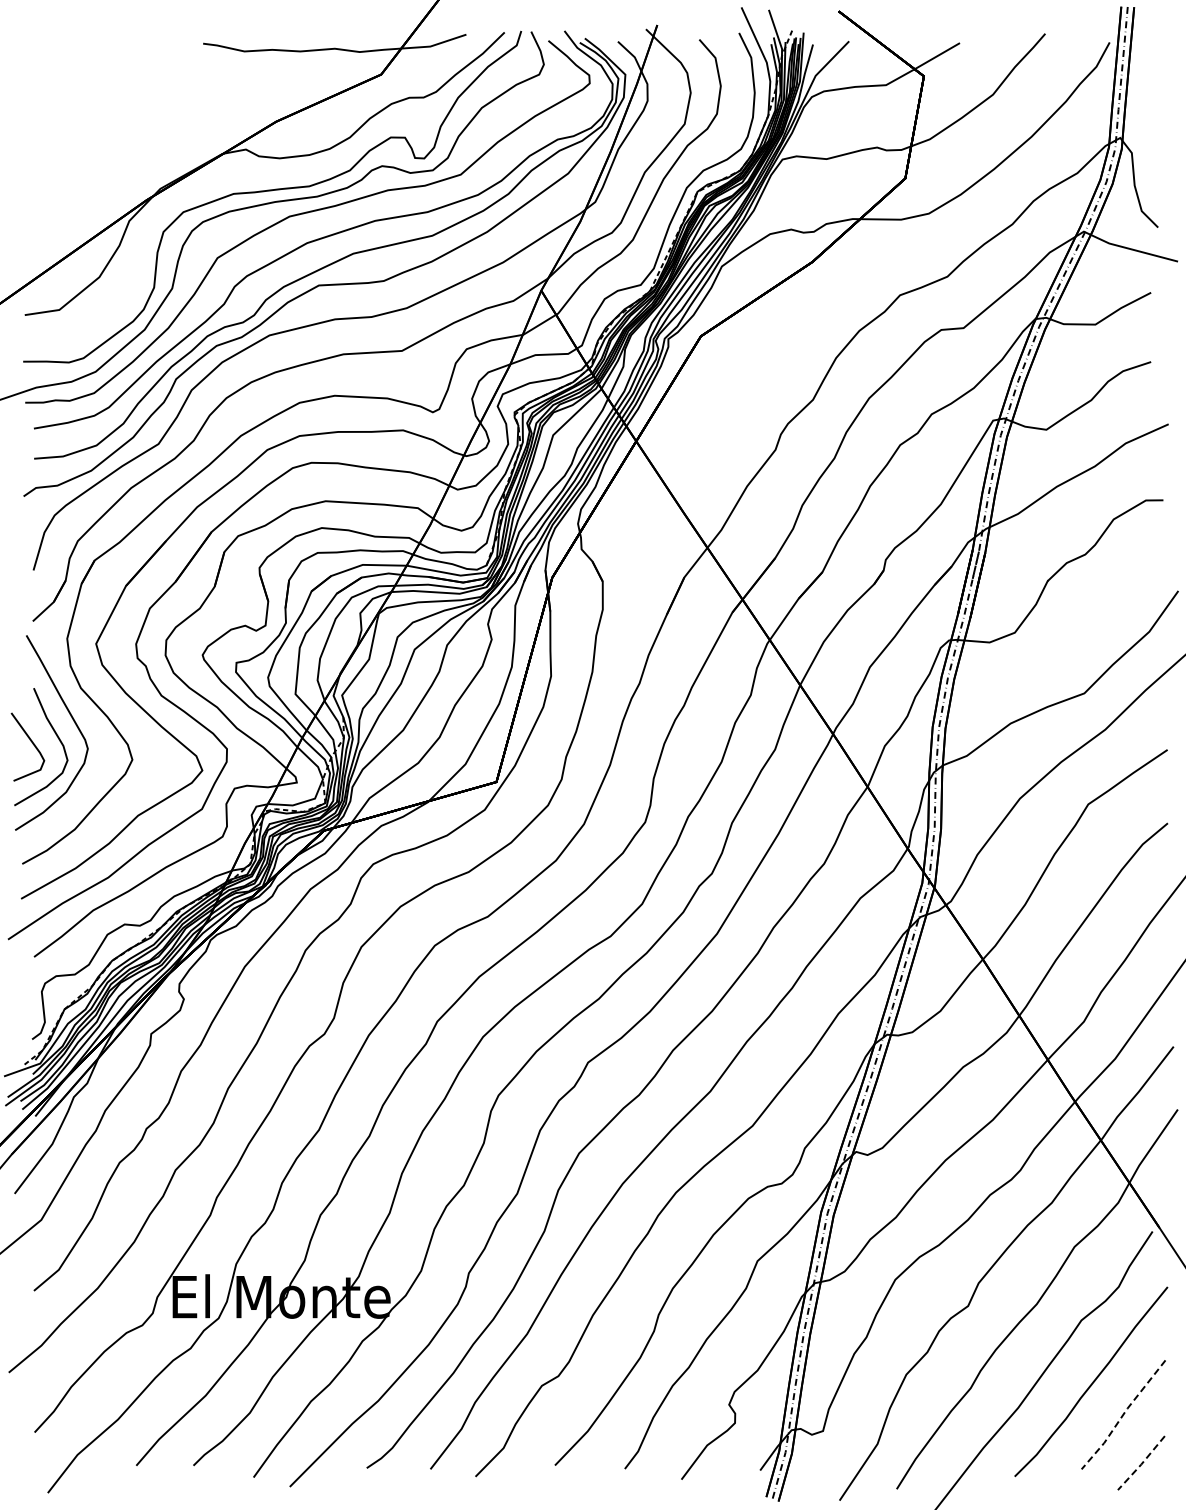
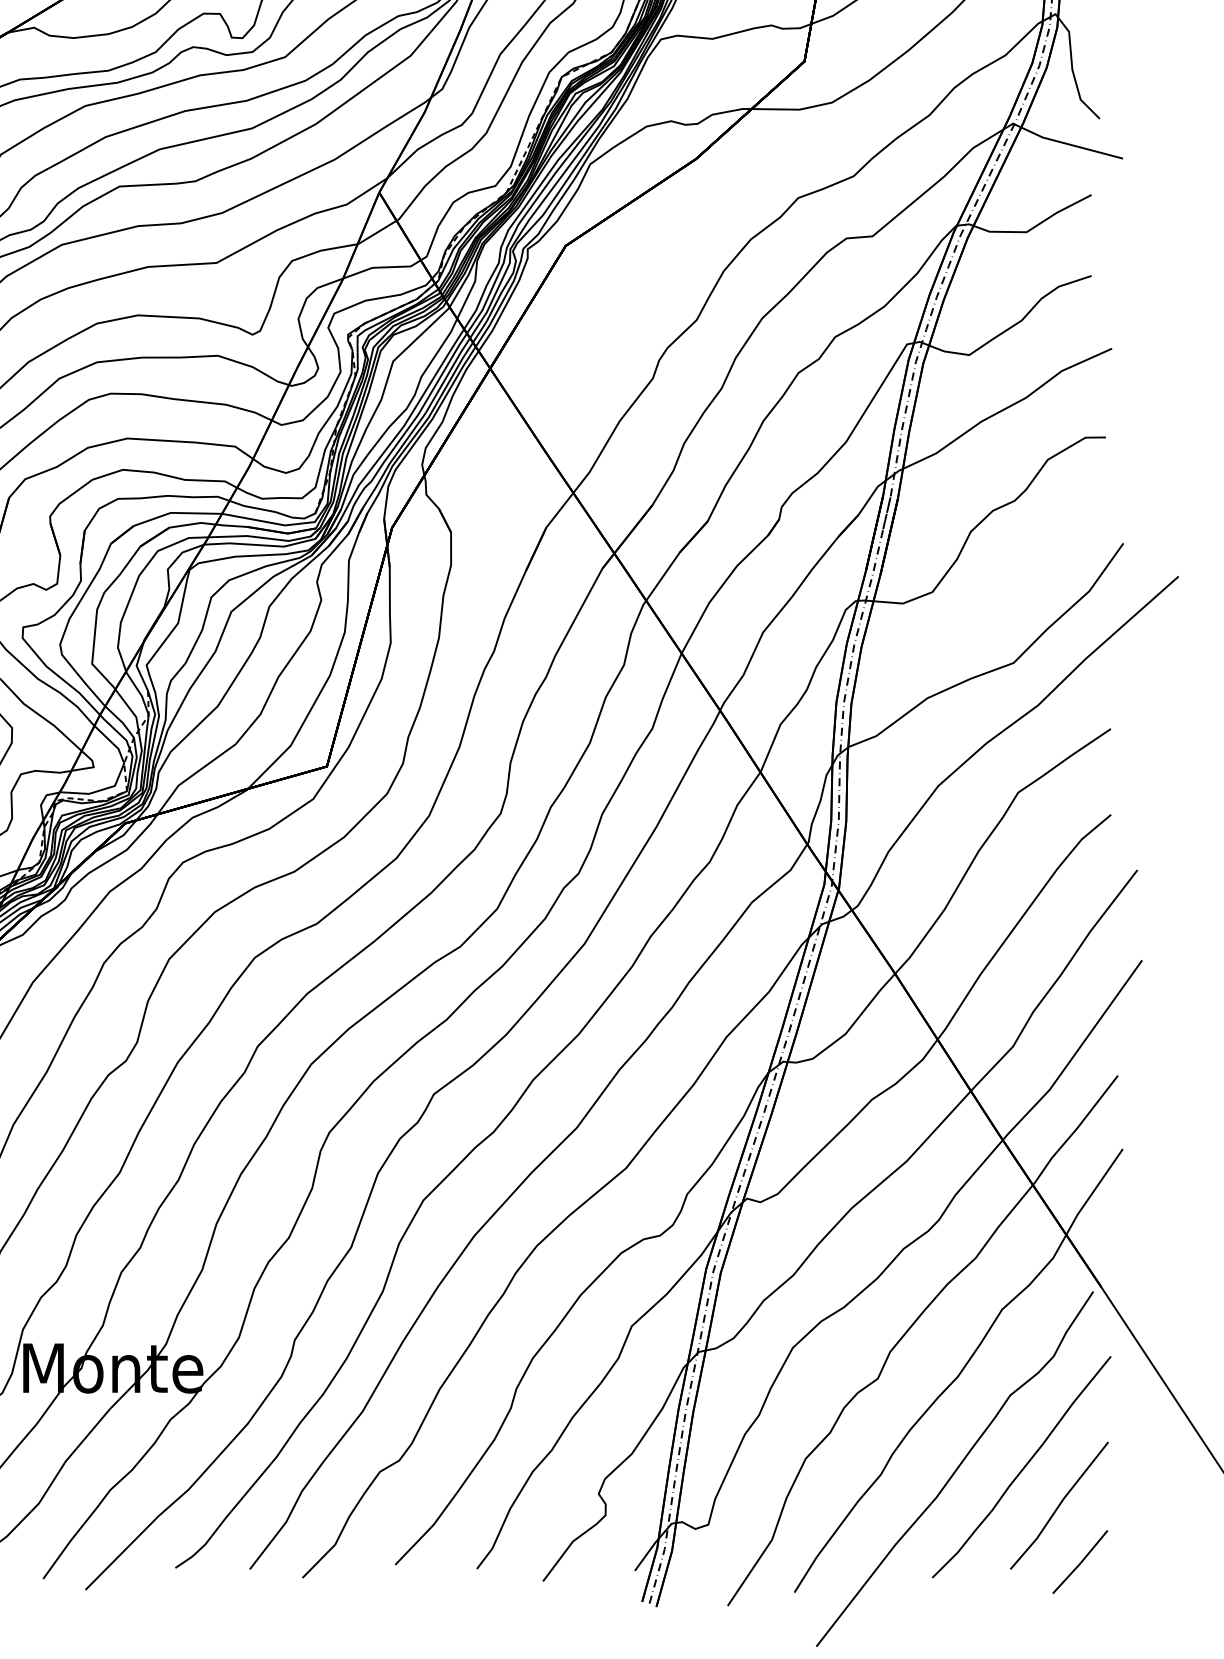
line: (1122, 1415) -> (1058, 1506), dashed -> solid
line: (1141, 1463) -> (1080, 1562), dashed -> solid

